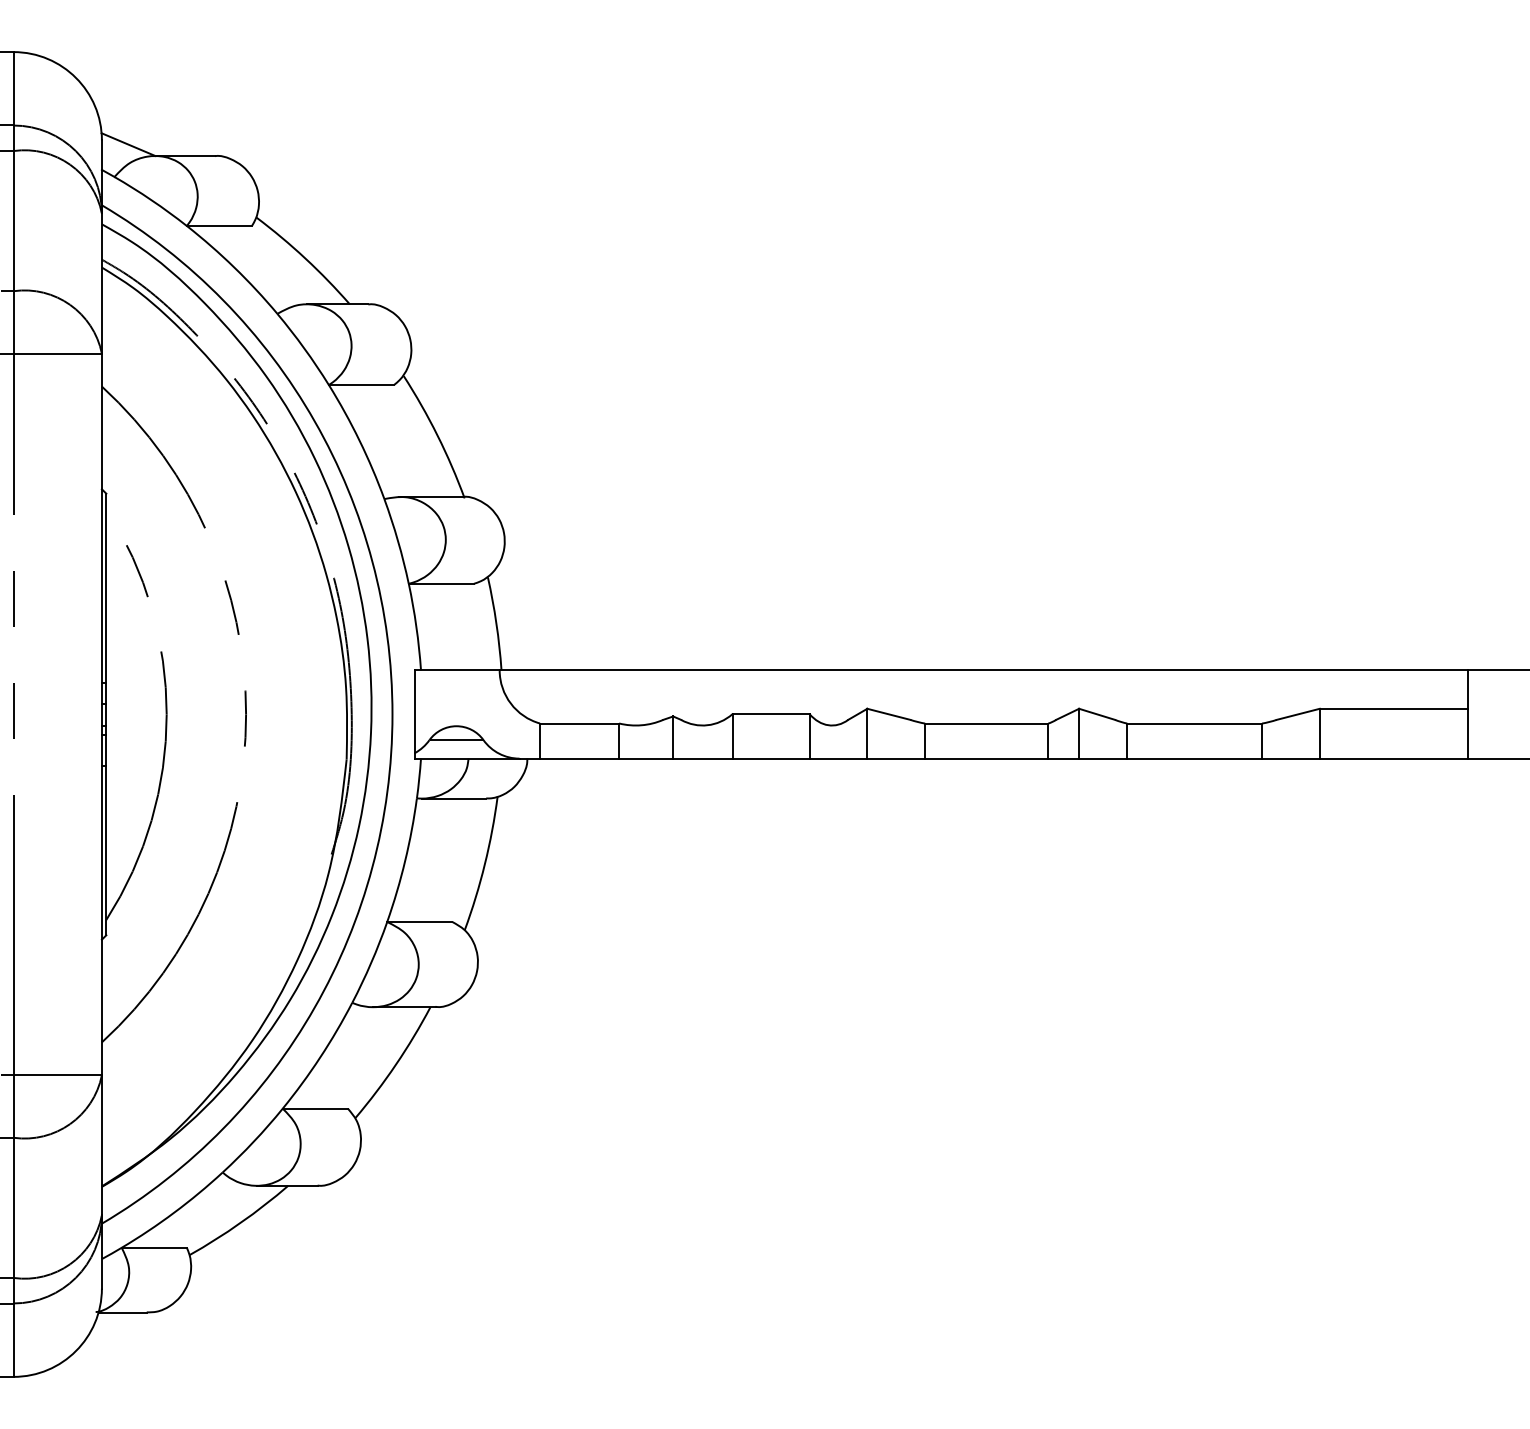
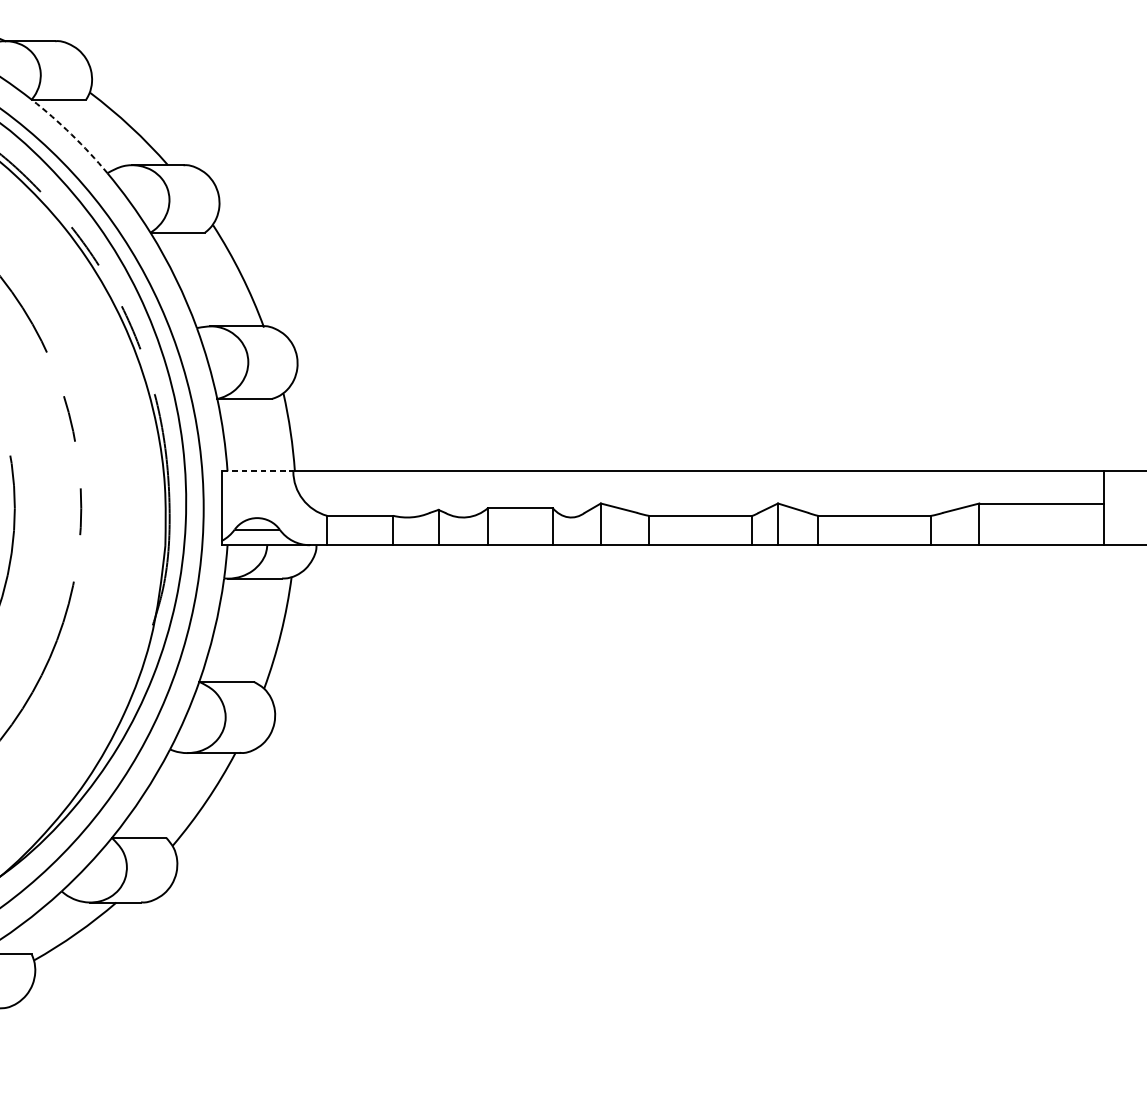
arc: (234, 267) -> (71, 134), solid -> dashed
line: (457, 670) -> (258, 471), solid -> dashed

